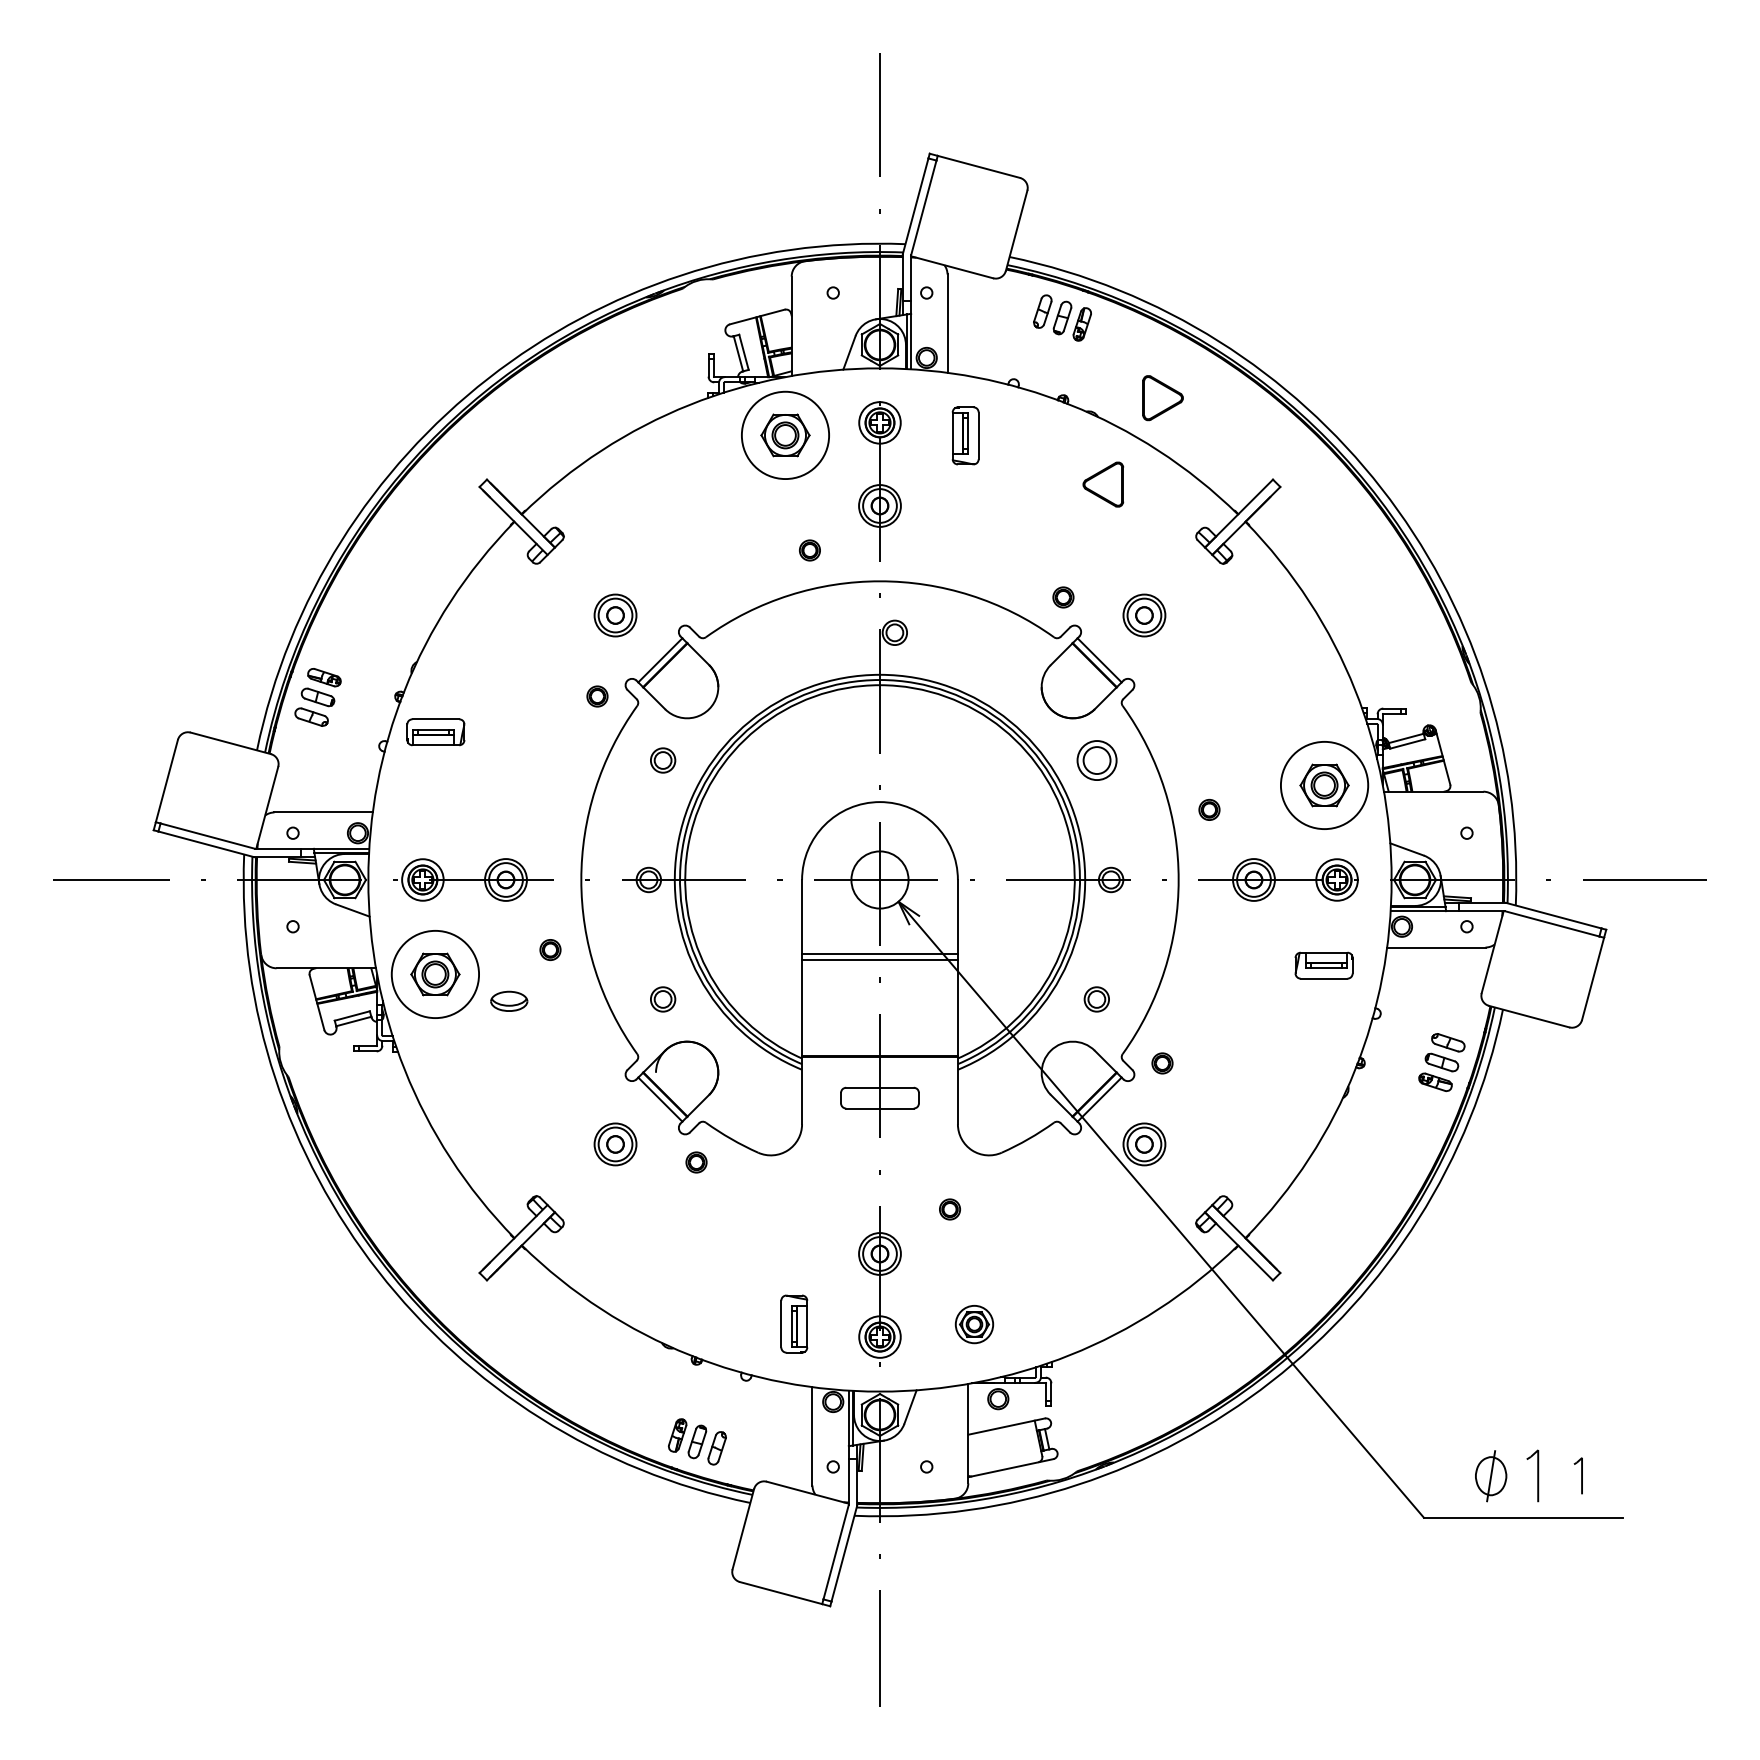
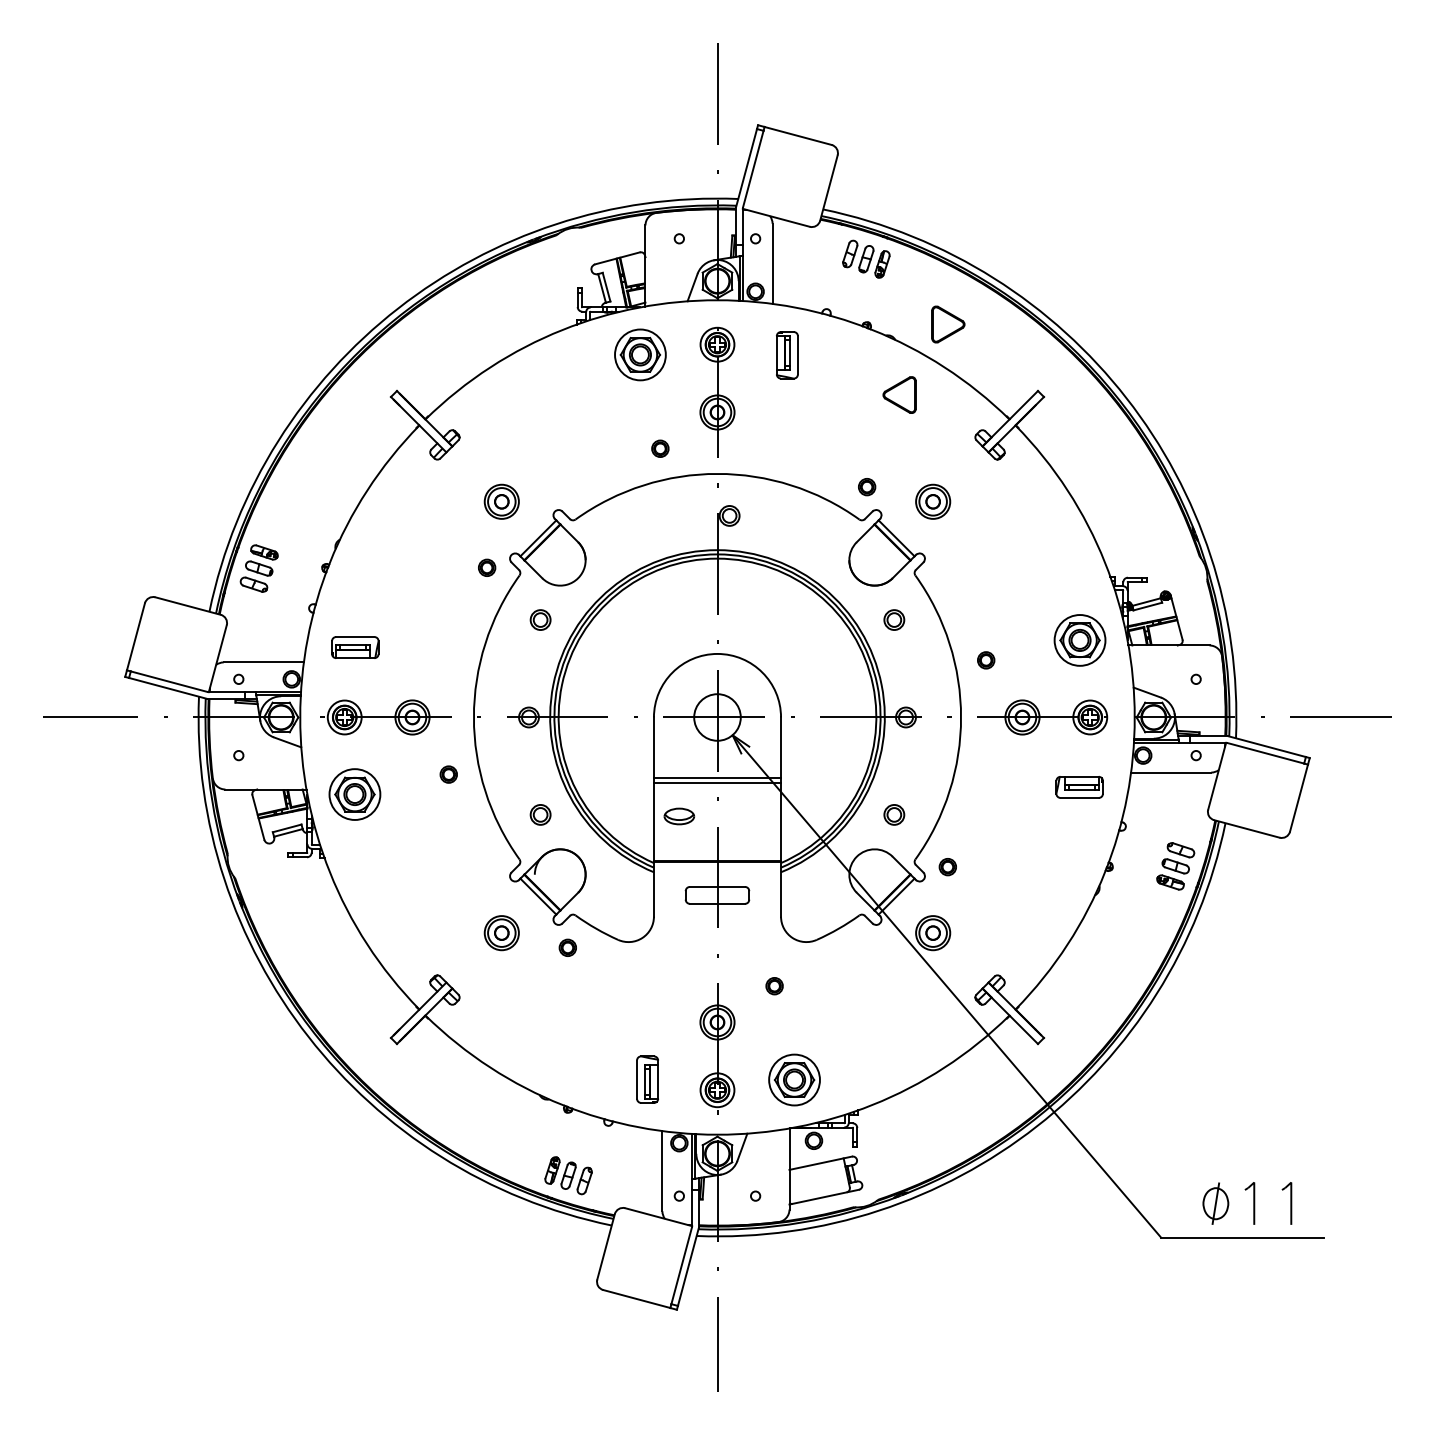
circle: (785, 435) -> (640, 355), size x0.71
part: (435, 732) -> (355, 647), moved
part: (1096, 760) -> (894, 620), size x0.62
circle: (1324, 785) -> (1079, 640), size x0.71
circle: (435, 974) -> (355, 794), size x0.71
part: (509, 1000) -> (679, 815), moved
part: (974, 1324) -> (794, 1079), size x1.67
part: (1578, 1475) -> (1287, 1203), size x1.43

